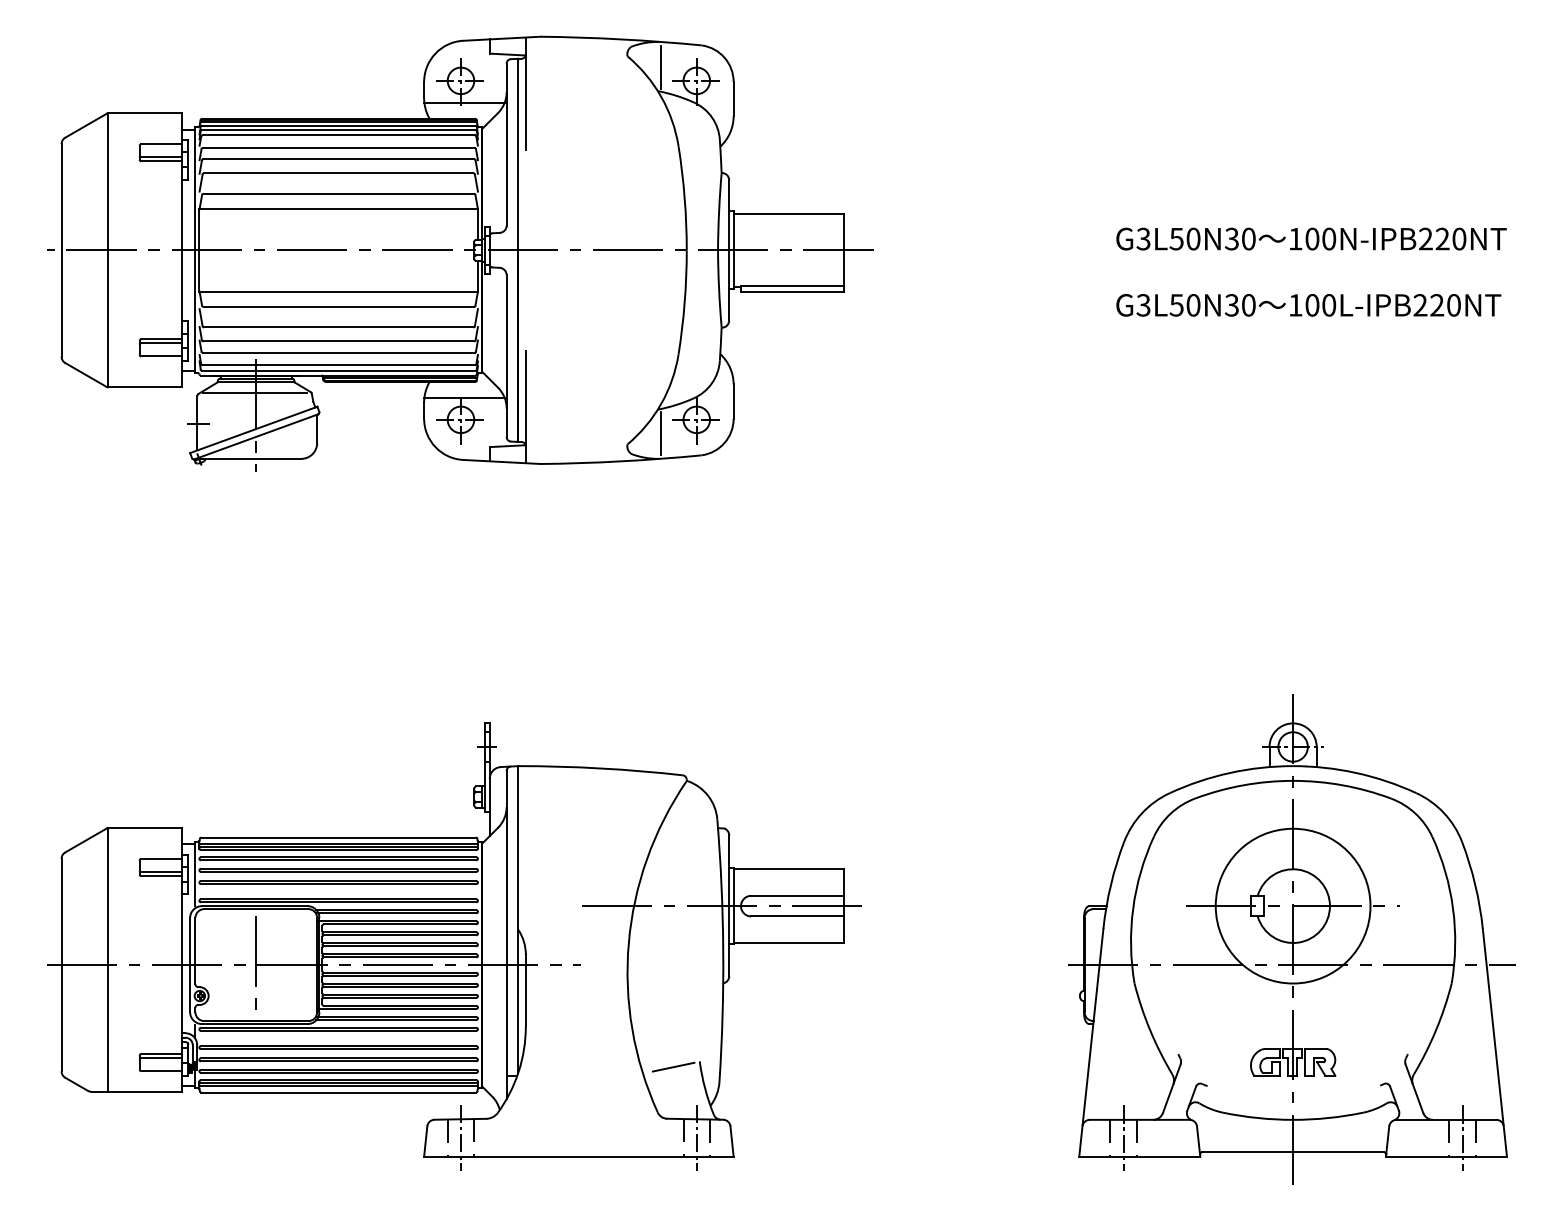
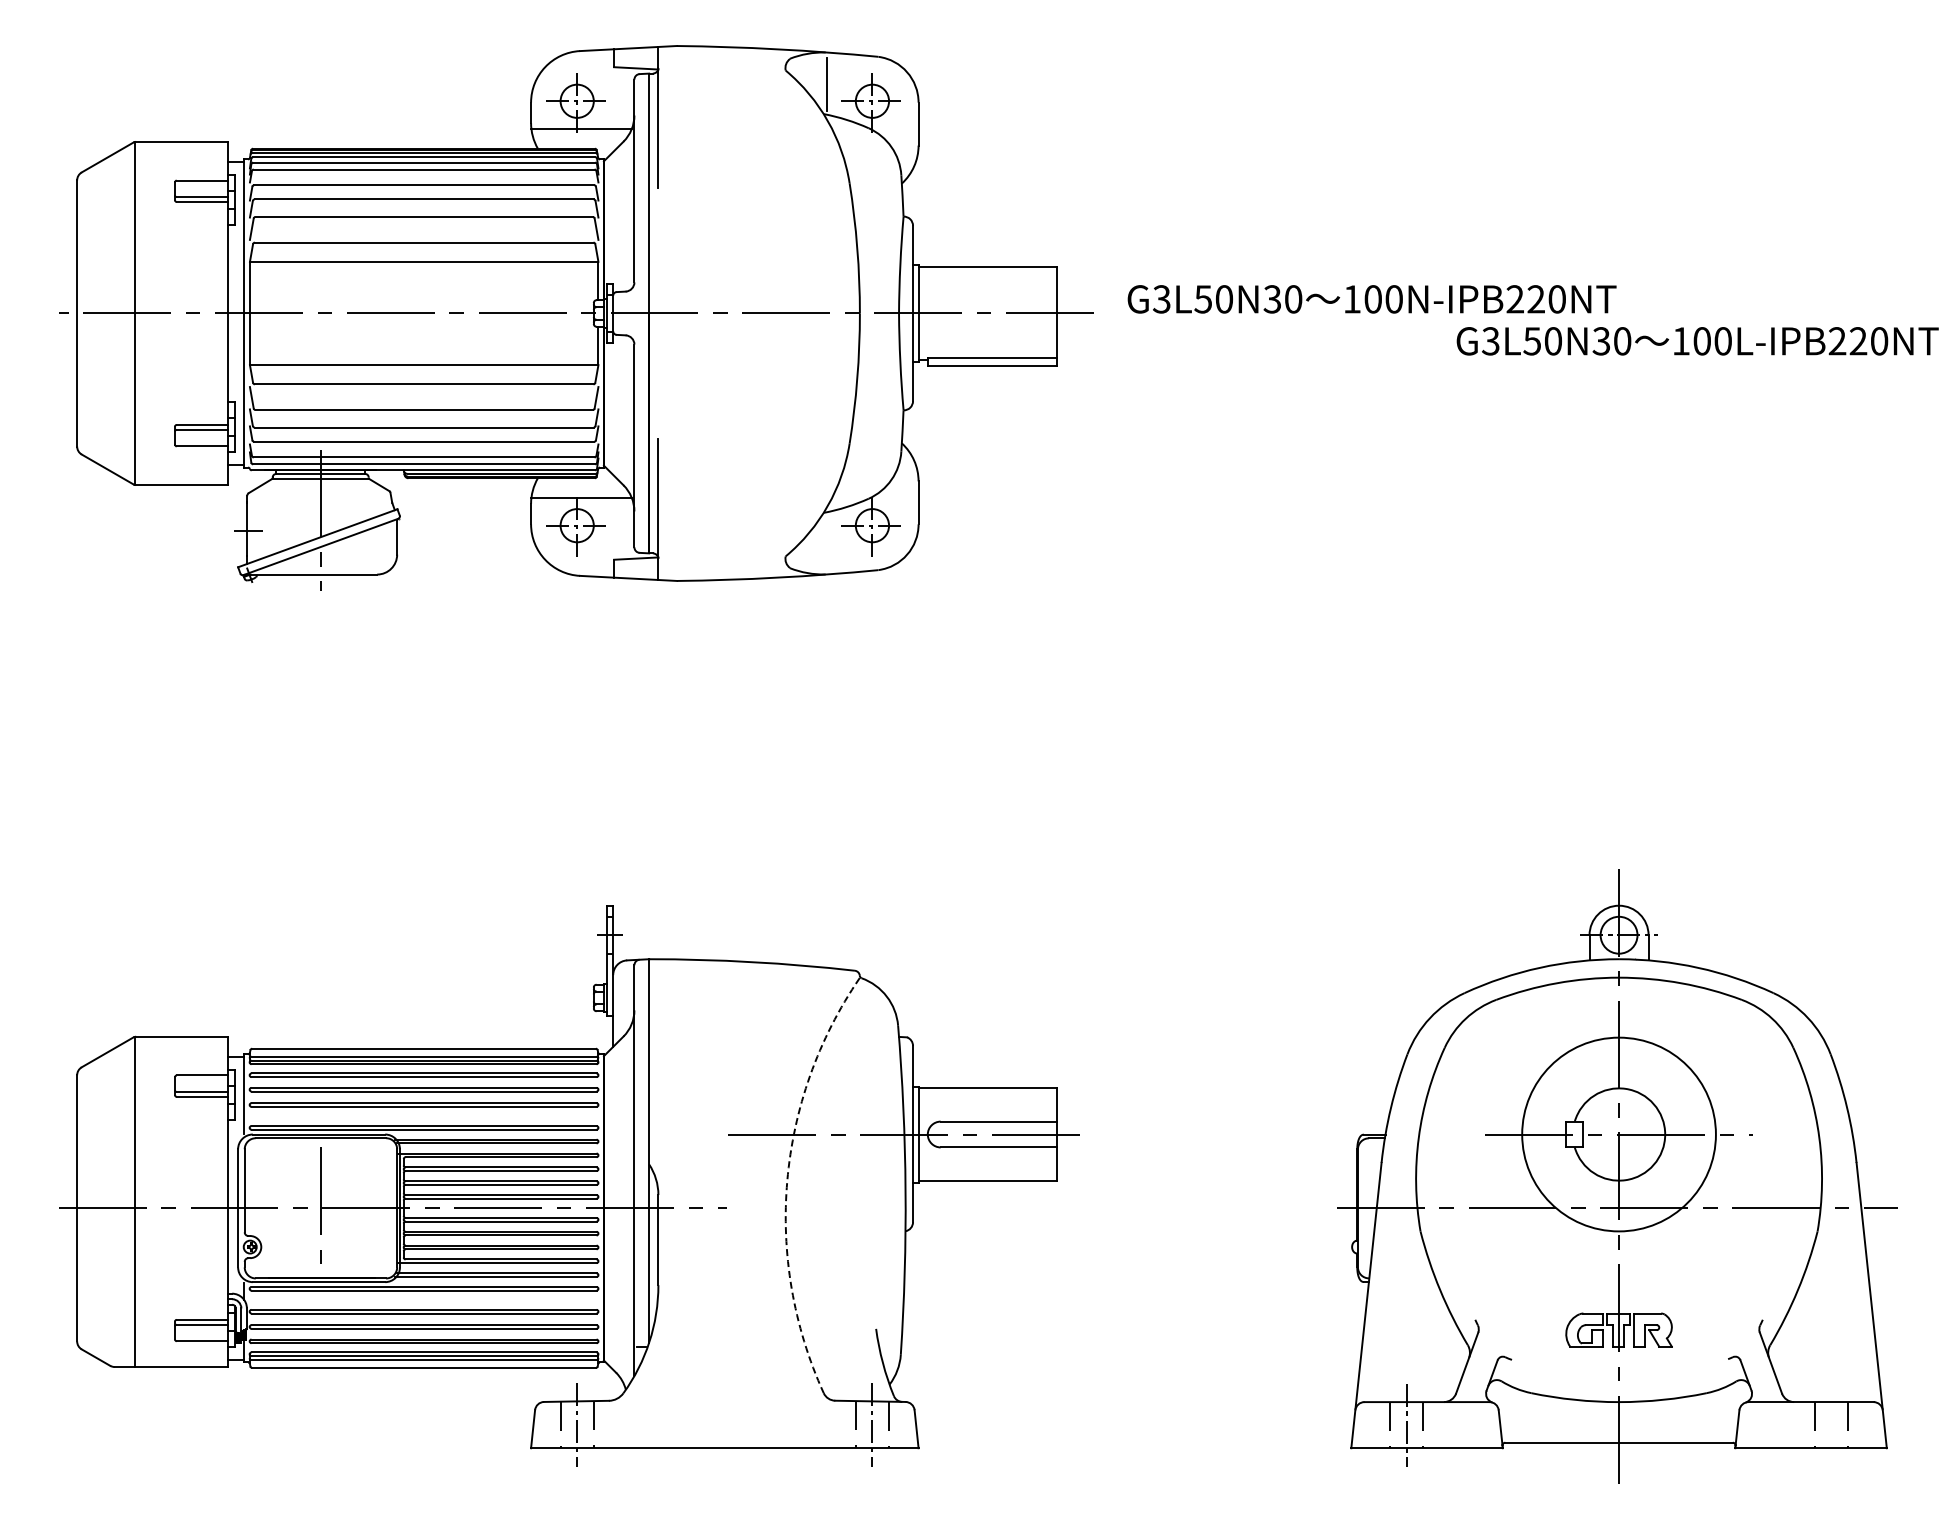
text: (1311, 239) -> (1371, 299), moved
text: (1308, 305) -> (1697, 341), moved
line: (255, 392) -> (319, 491), removed
line: (660, 433) -> (827, 542), removed
arc: (628, 942) -> (787, 1180), solid -> dashed
line: (673, 1066) -> (843, 1335), removed
line: (1462, 1137) -> (1831, 1424), removed

